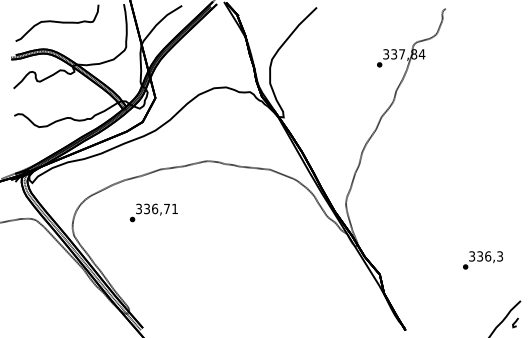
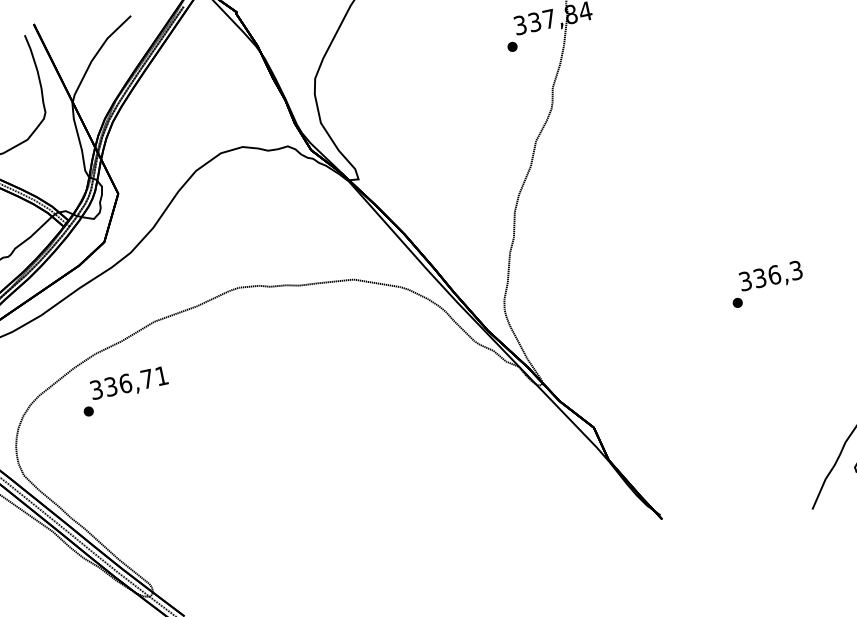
text: (153, 212) -> (124, 390), moved
text: (483, 260) -> (767, 284), moved

